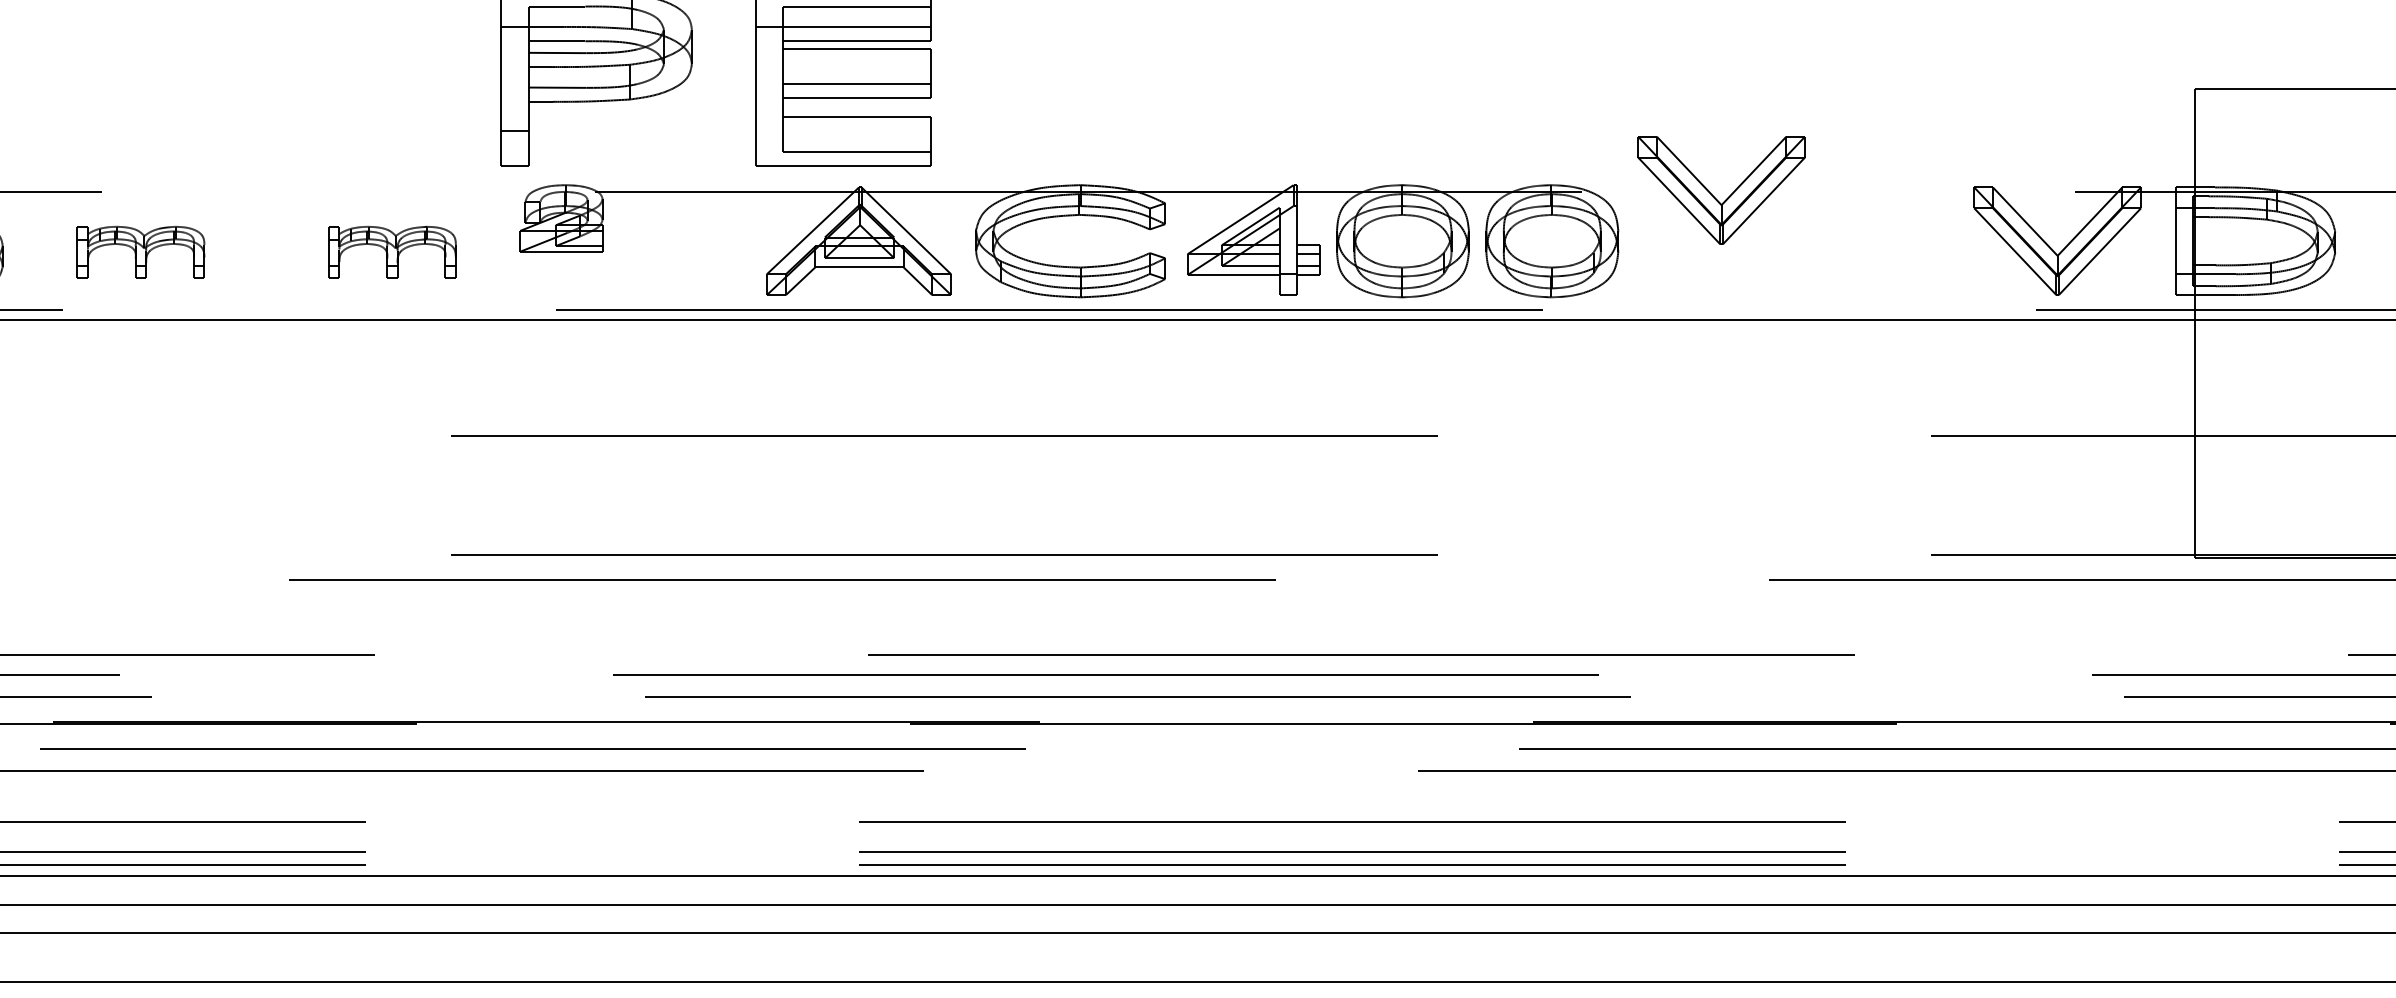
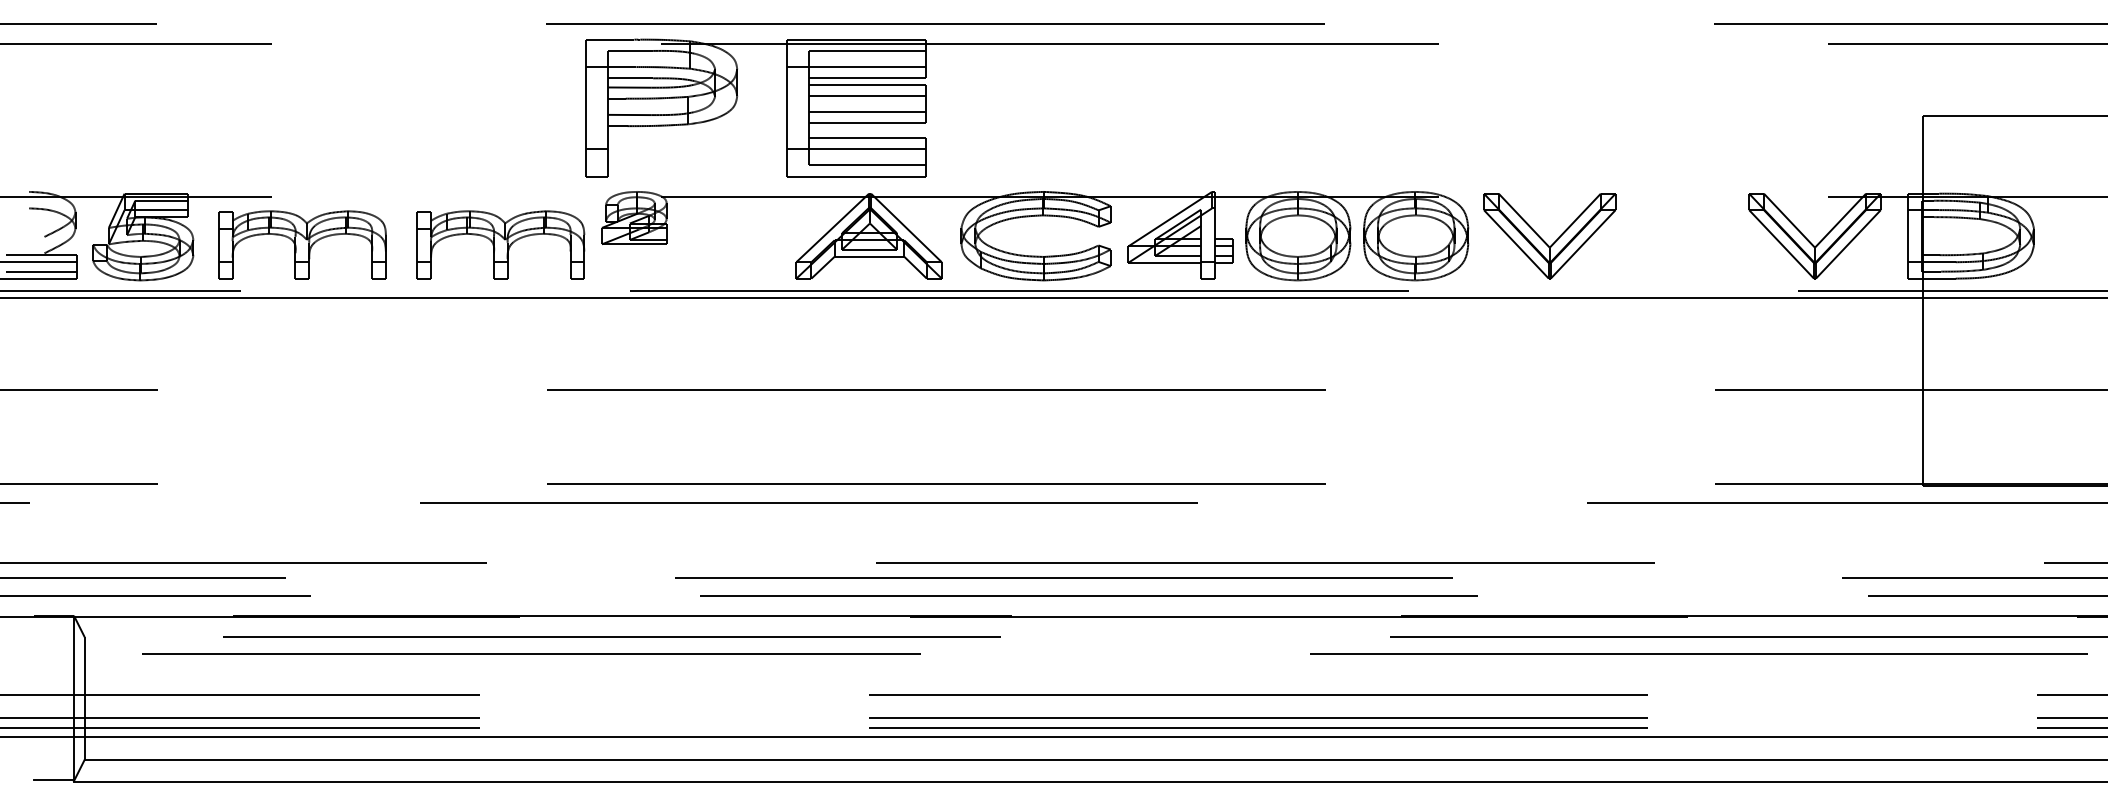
line: (856, 63) -> (867, 95), added
line: (843, 131) -> (856, 149), added
part: (1714, 196) -> (1544, 240), moved
part: (141, 251) -> (302, 244), size x1.67
part: (391, 251) -> (500, 244), size x1.67

